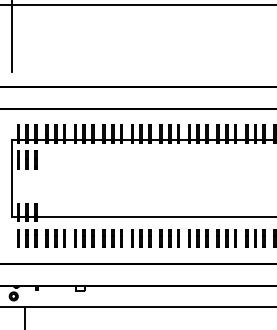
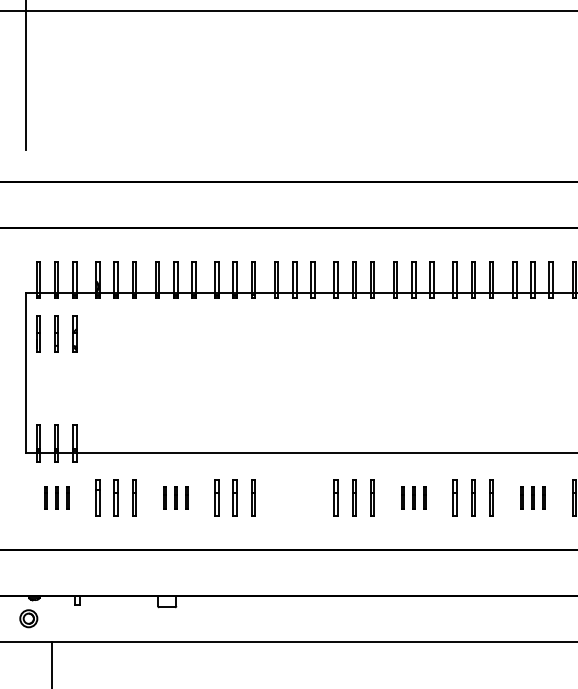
part: (27, 238) -> (57, 497), size x0.6
part: (84, 238) -> (176, 497), size x0.6
part: (141, 238) -> (295, 497), removed
part: (198, 238) -> (414, 497), size x0.6
part: (255, 238) -> (533, 497), size x0.6

